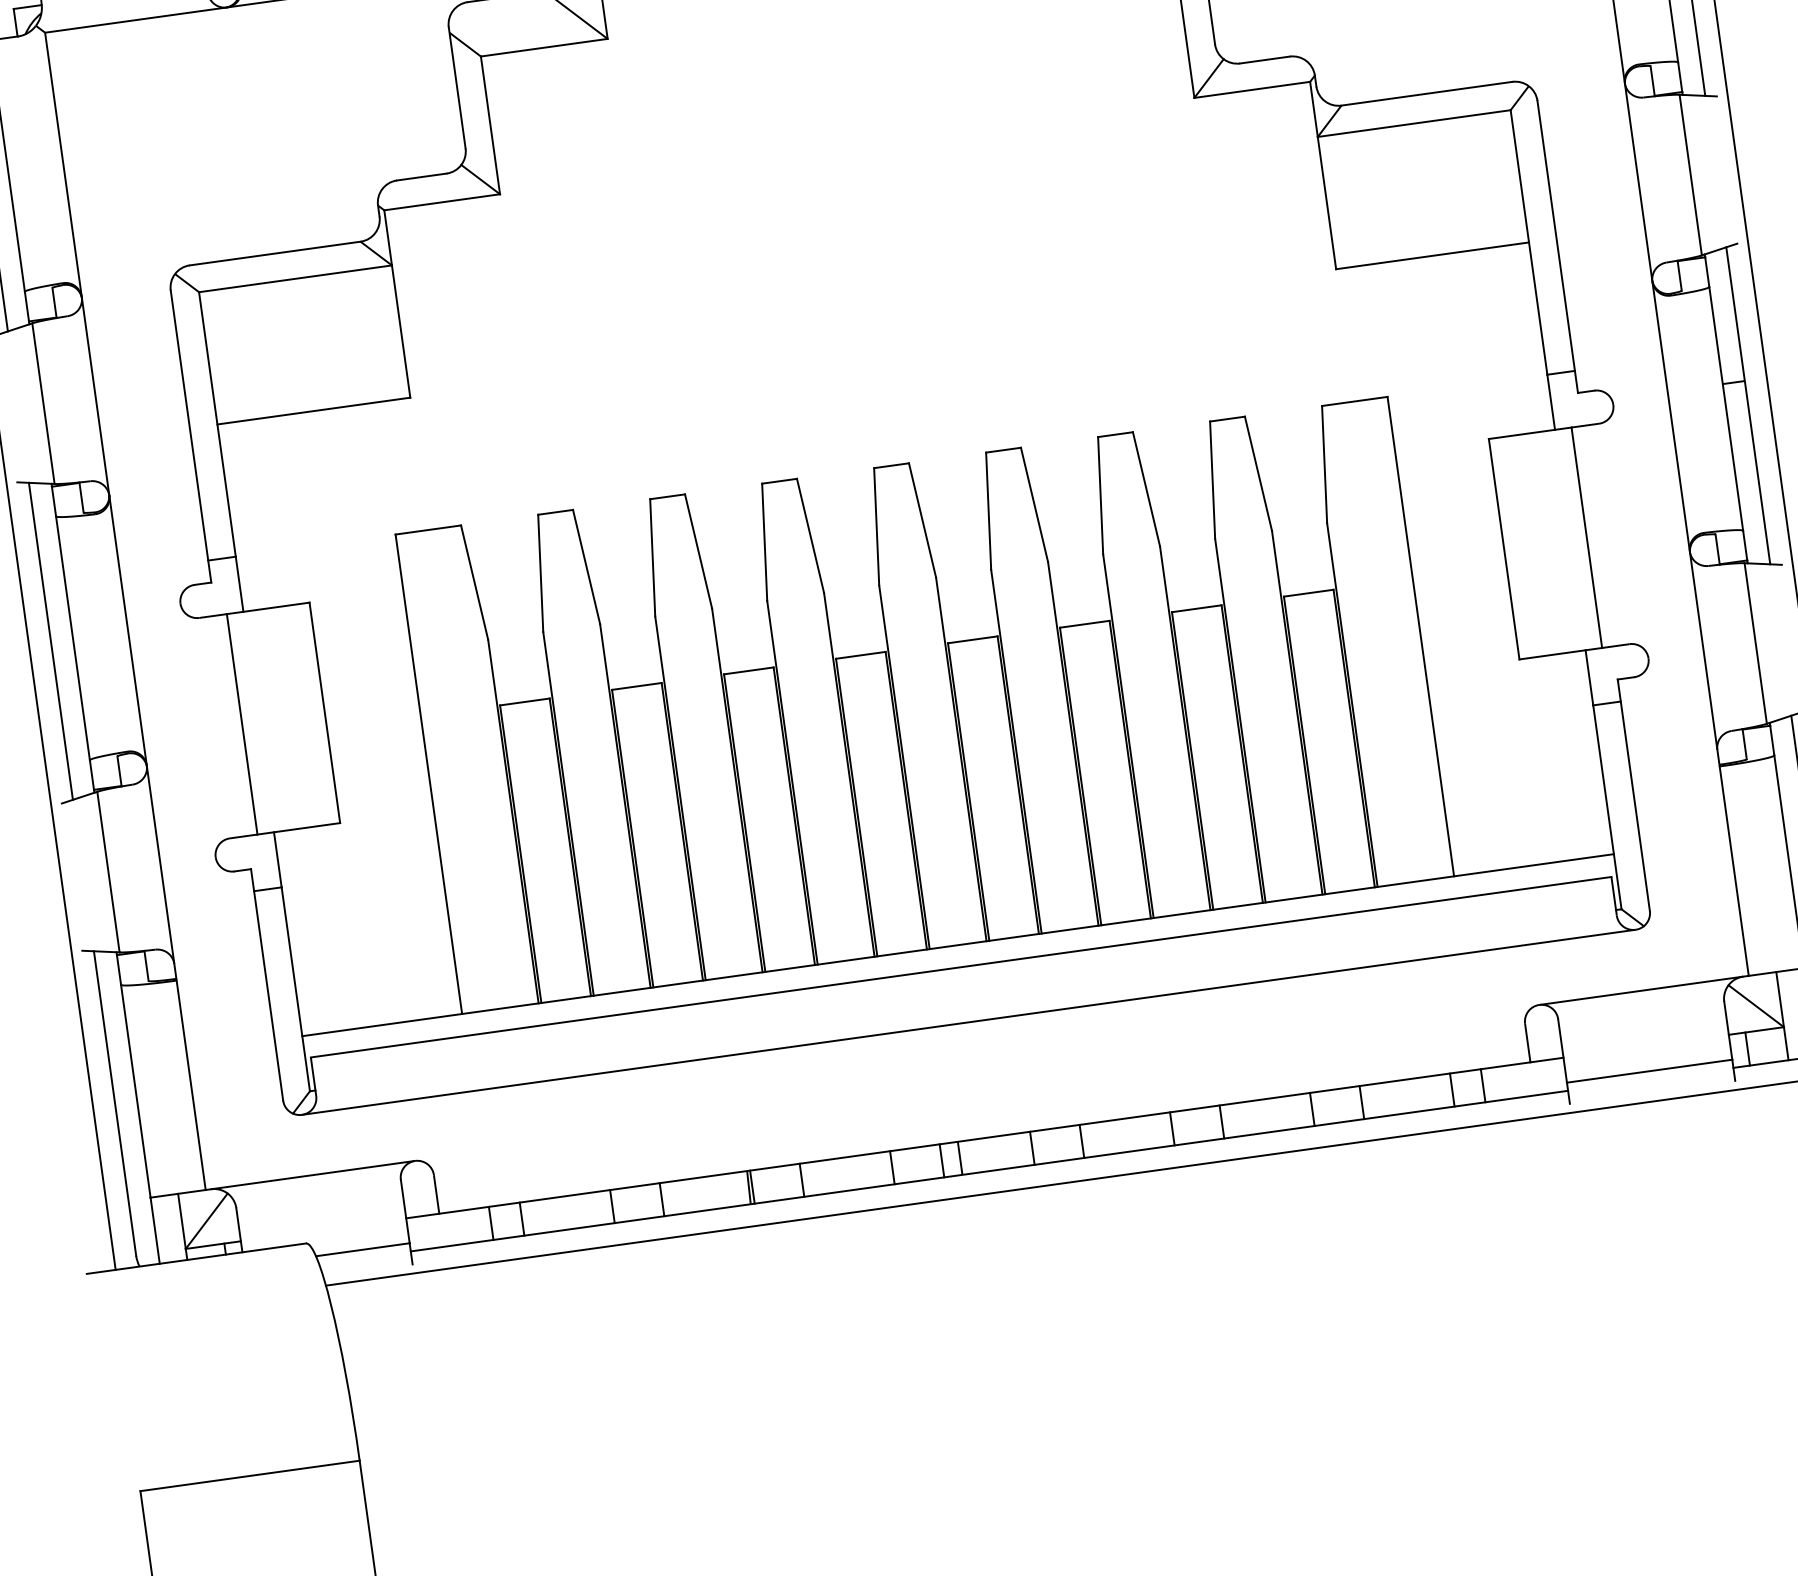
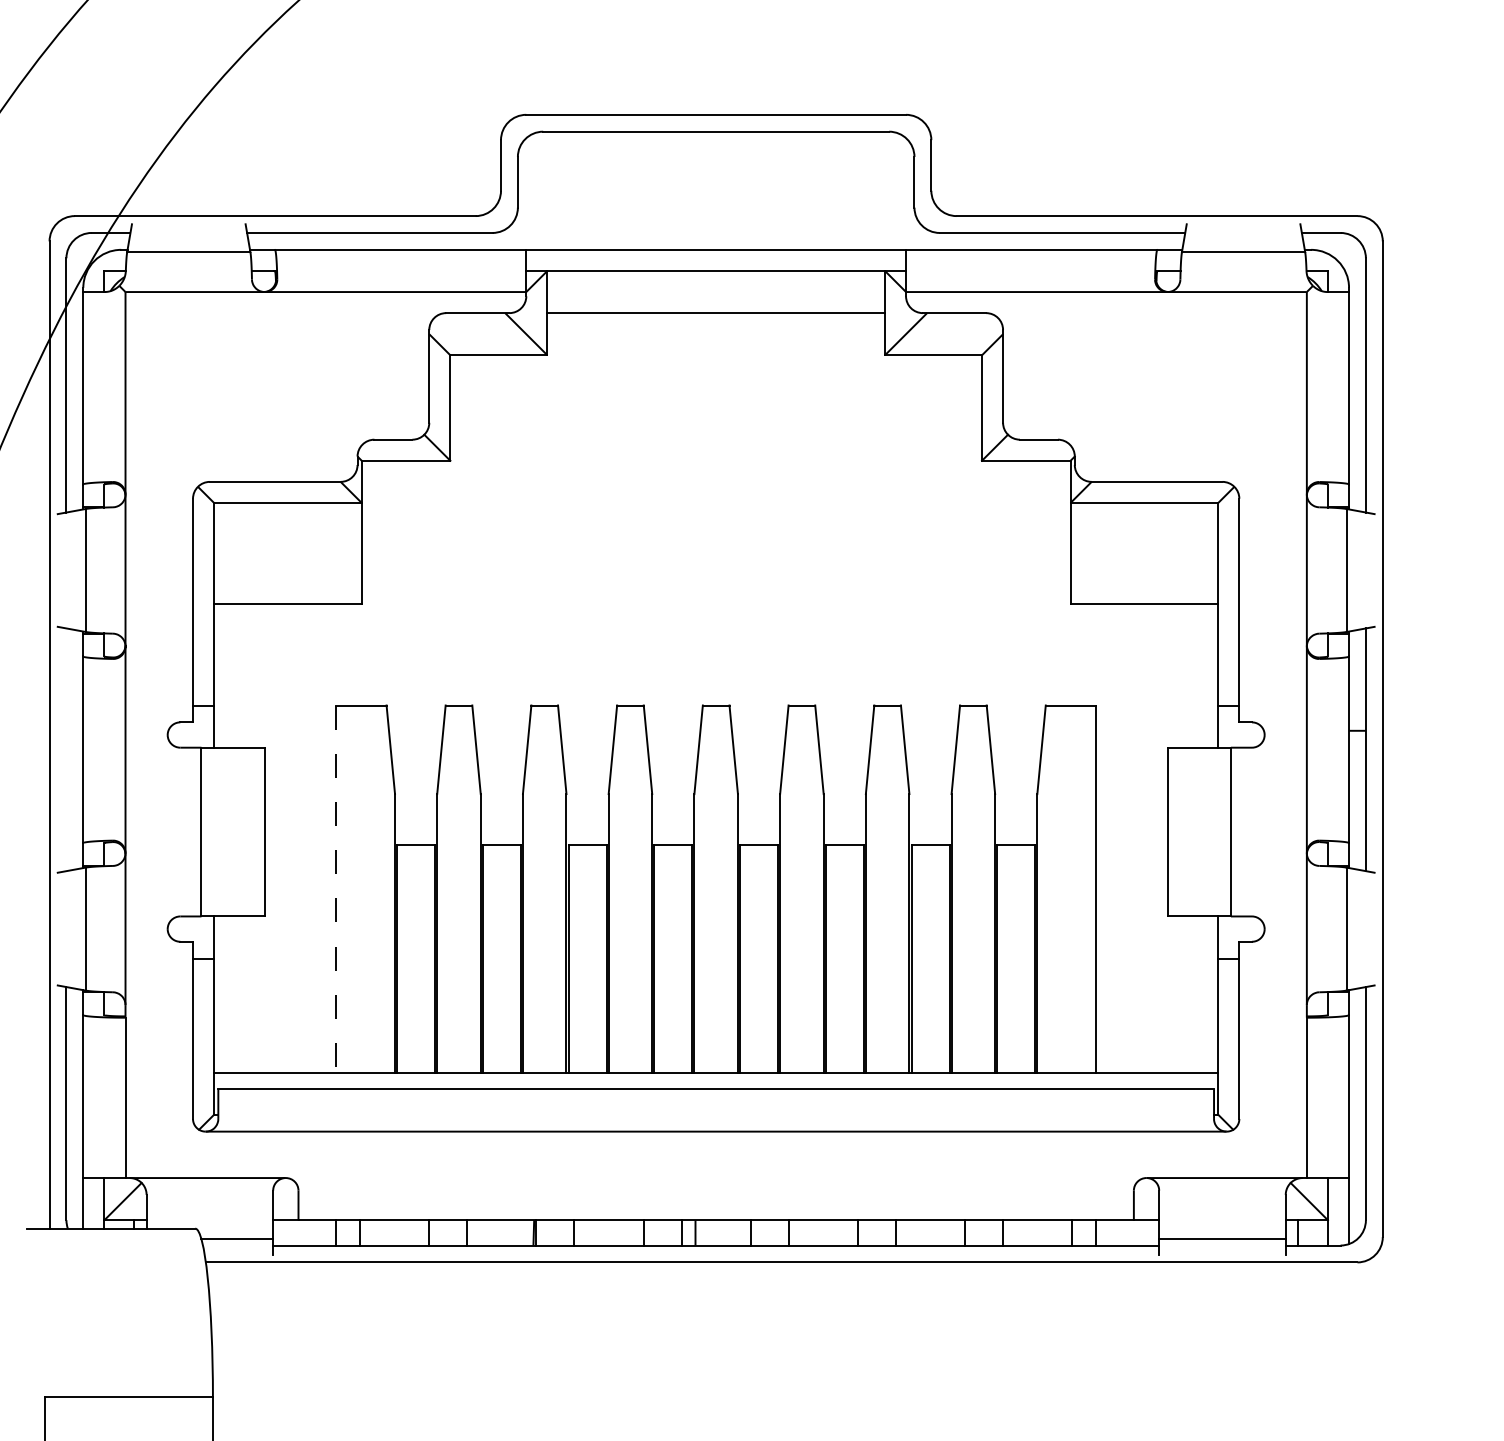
line: (50, 640) -> (66, 749), removed
line: (428, 774) -> (336, 889), solid -> dashed

